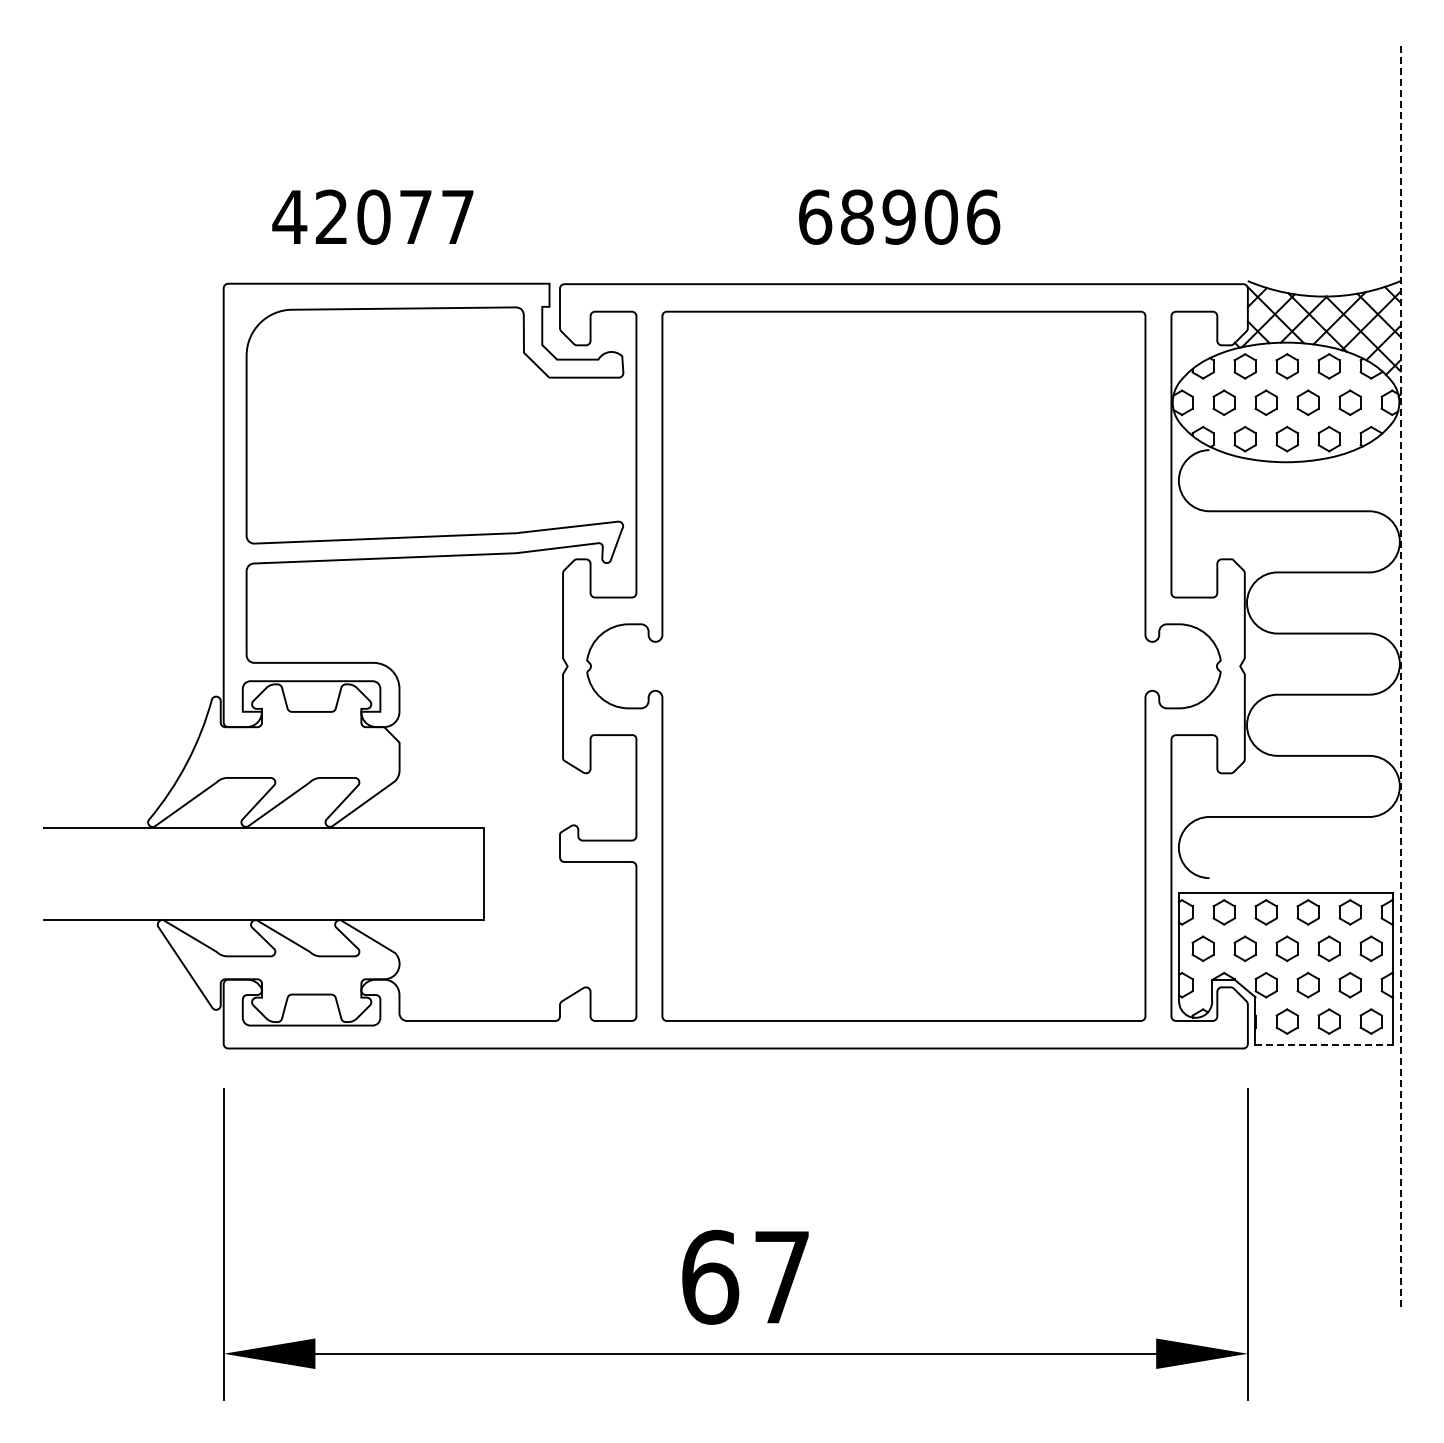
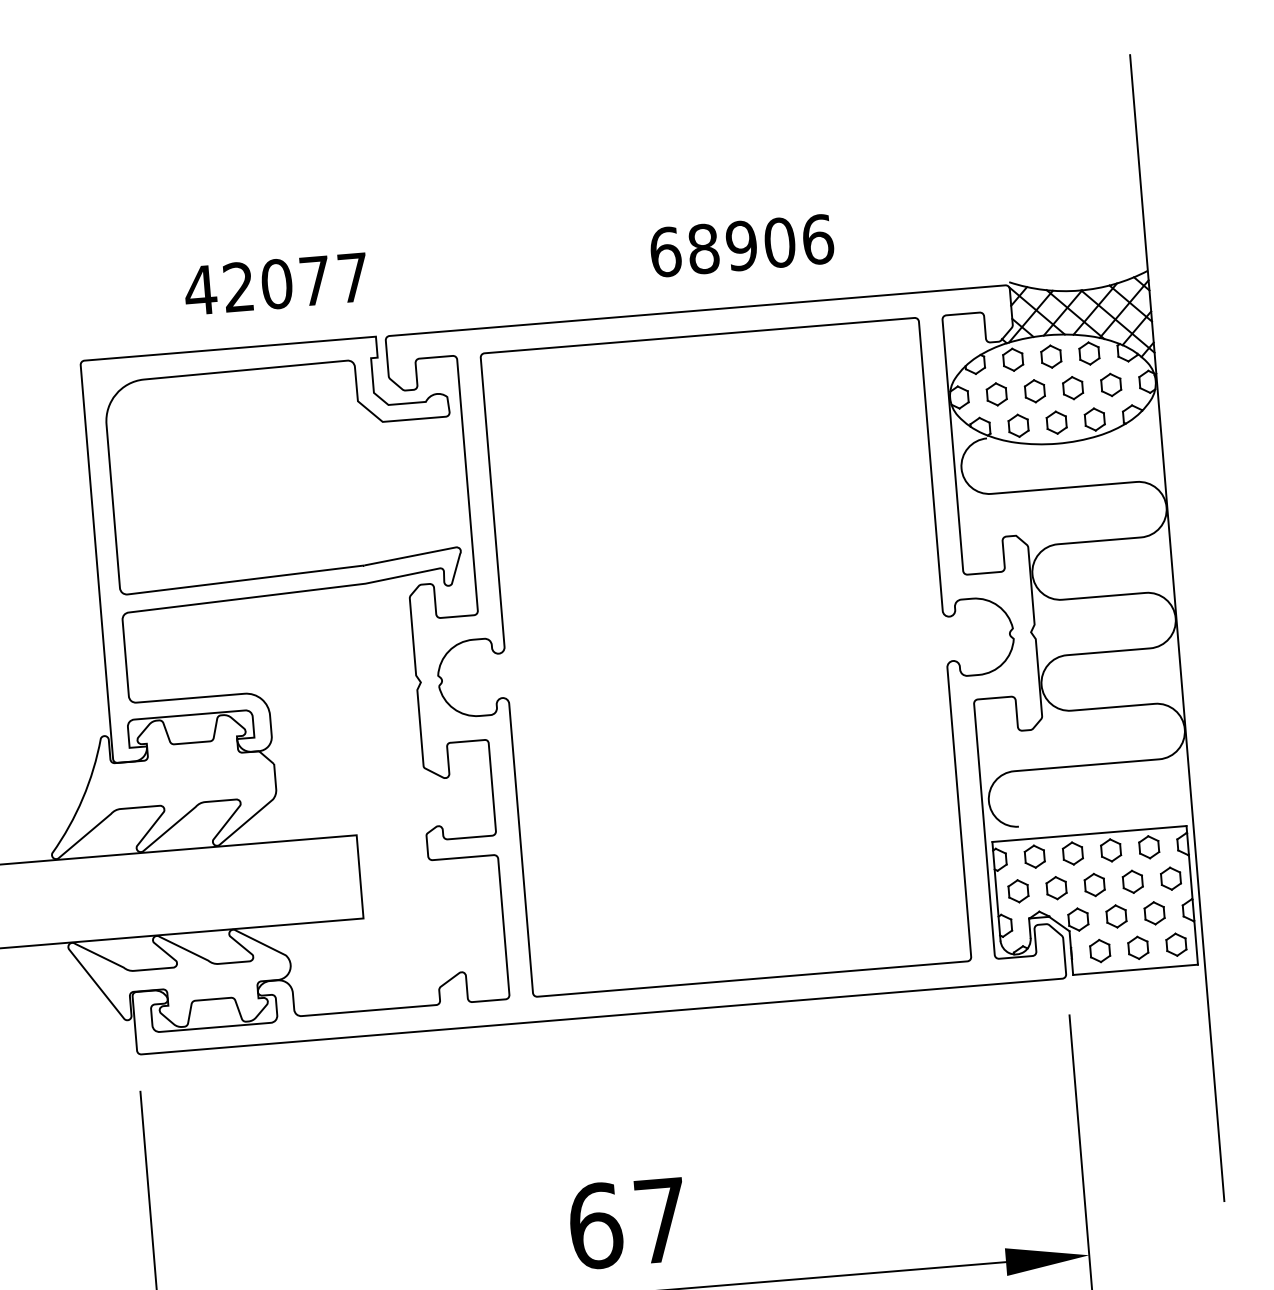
text: (372, 216) -> (275, 283), moved
text: (899, 216) -> (741, 245), moved
line: (1400, 674) -> (1177, 627), dashed -> solid
line: (1324, 1045) -> (1135, 969), dashed -> solid

